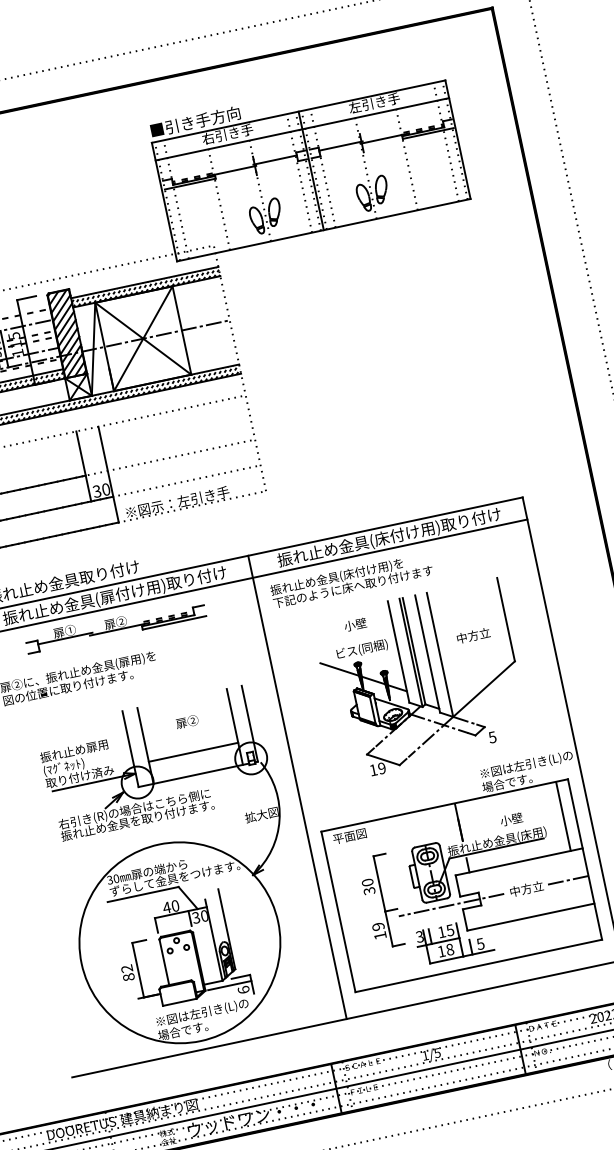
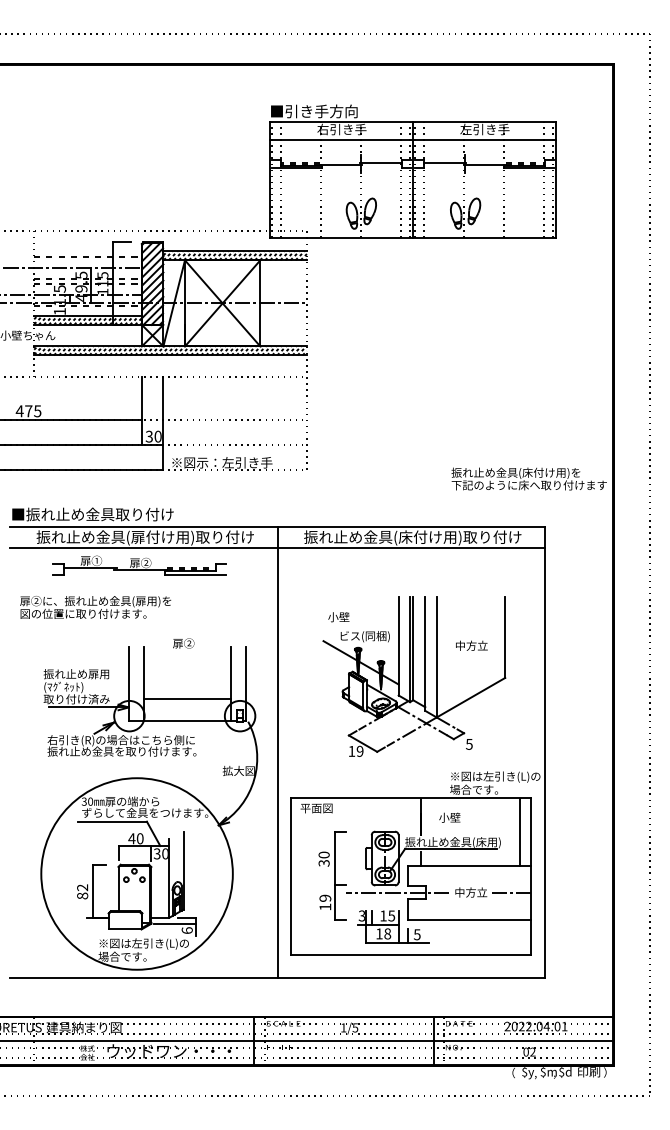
text: (350, 579) -> (528, 478), moved
text: (355, 625) -> (338, 617), moved
text: (187, 722) -> (183, 643), moved
text: (511, 819) -> (449, 817), moved

